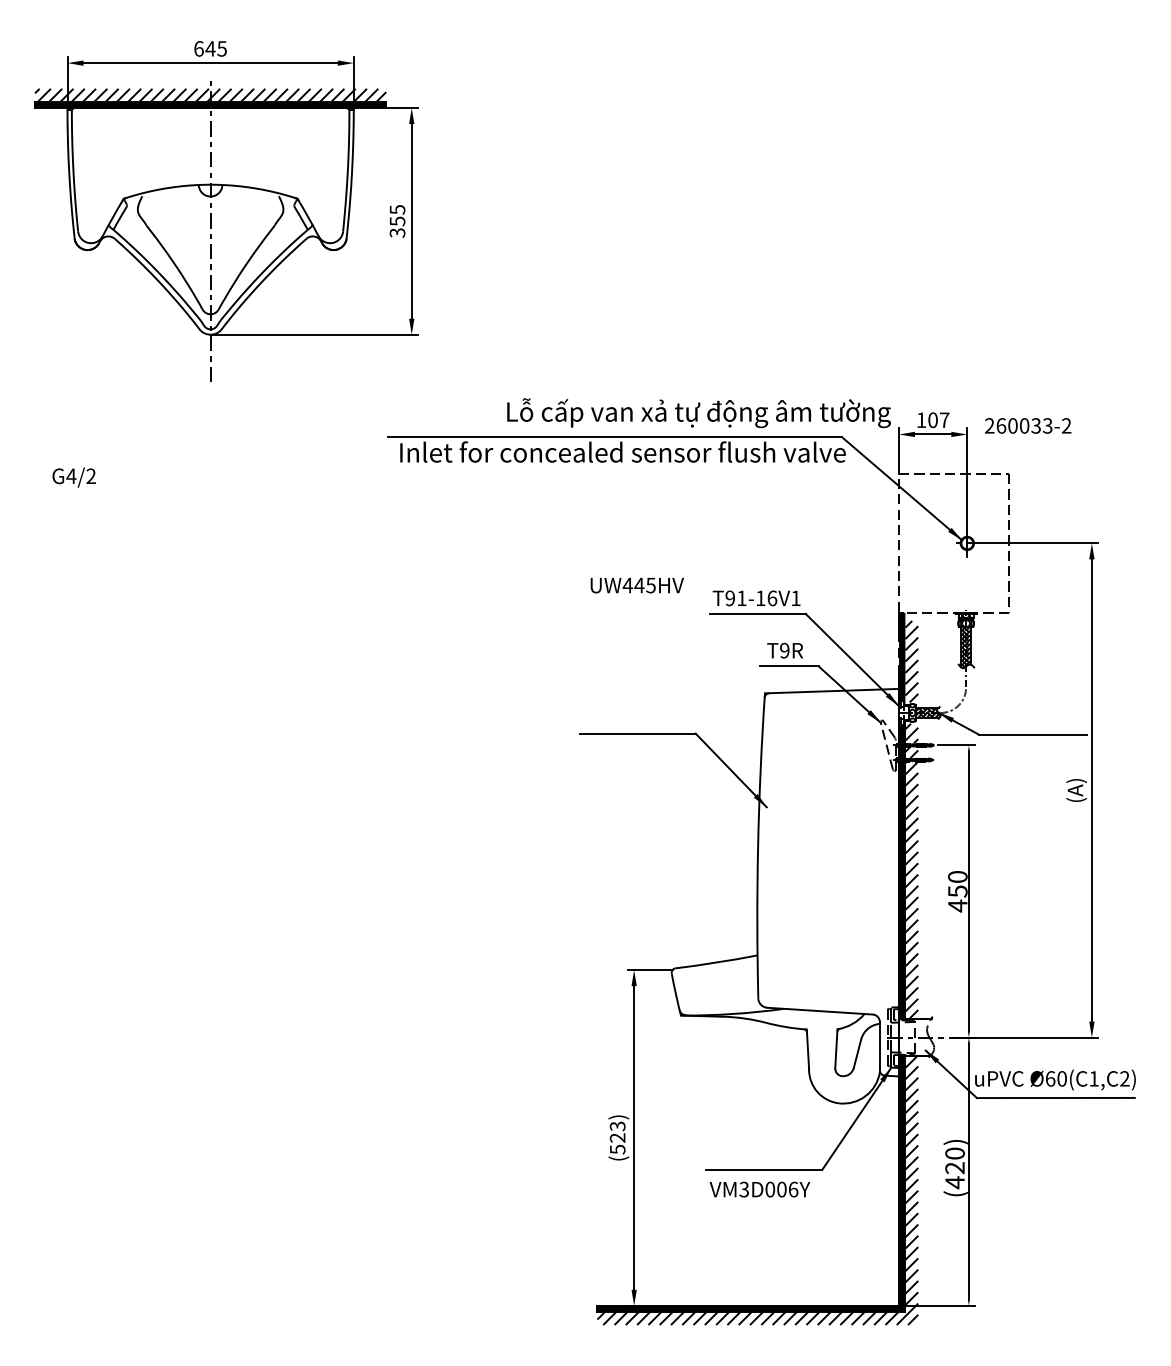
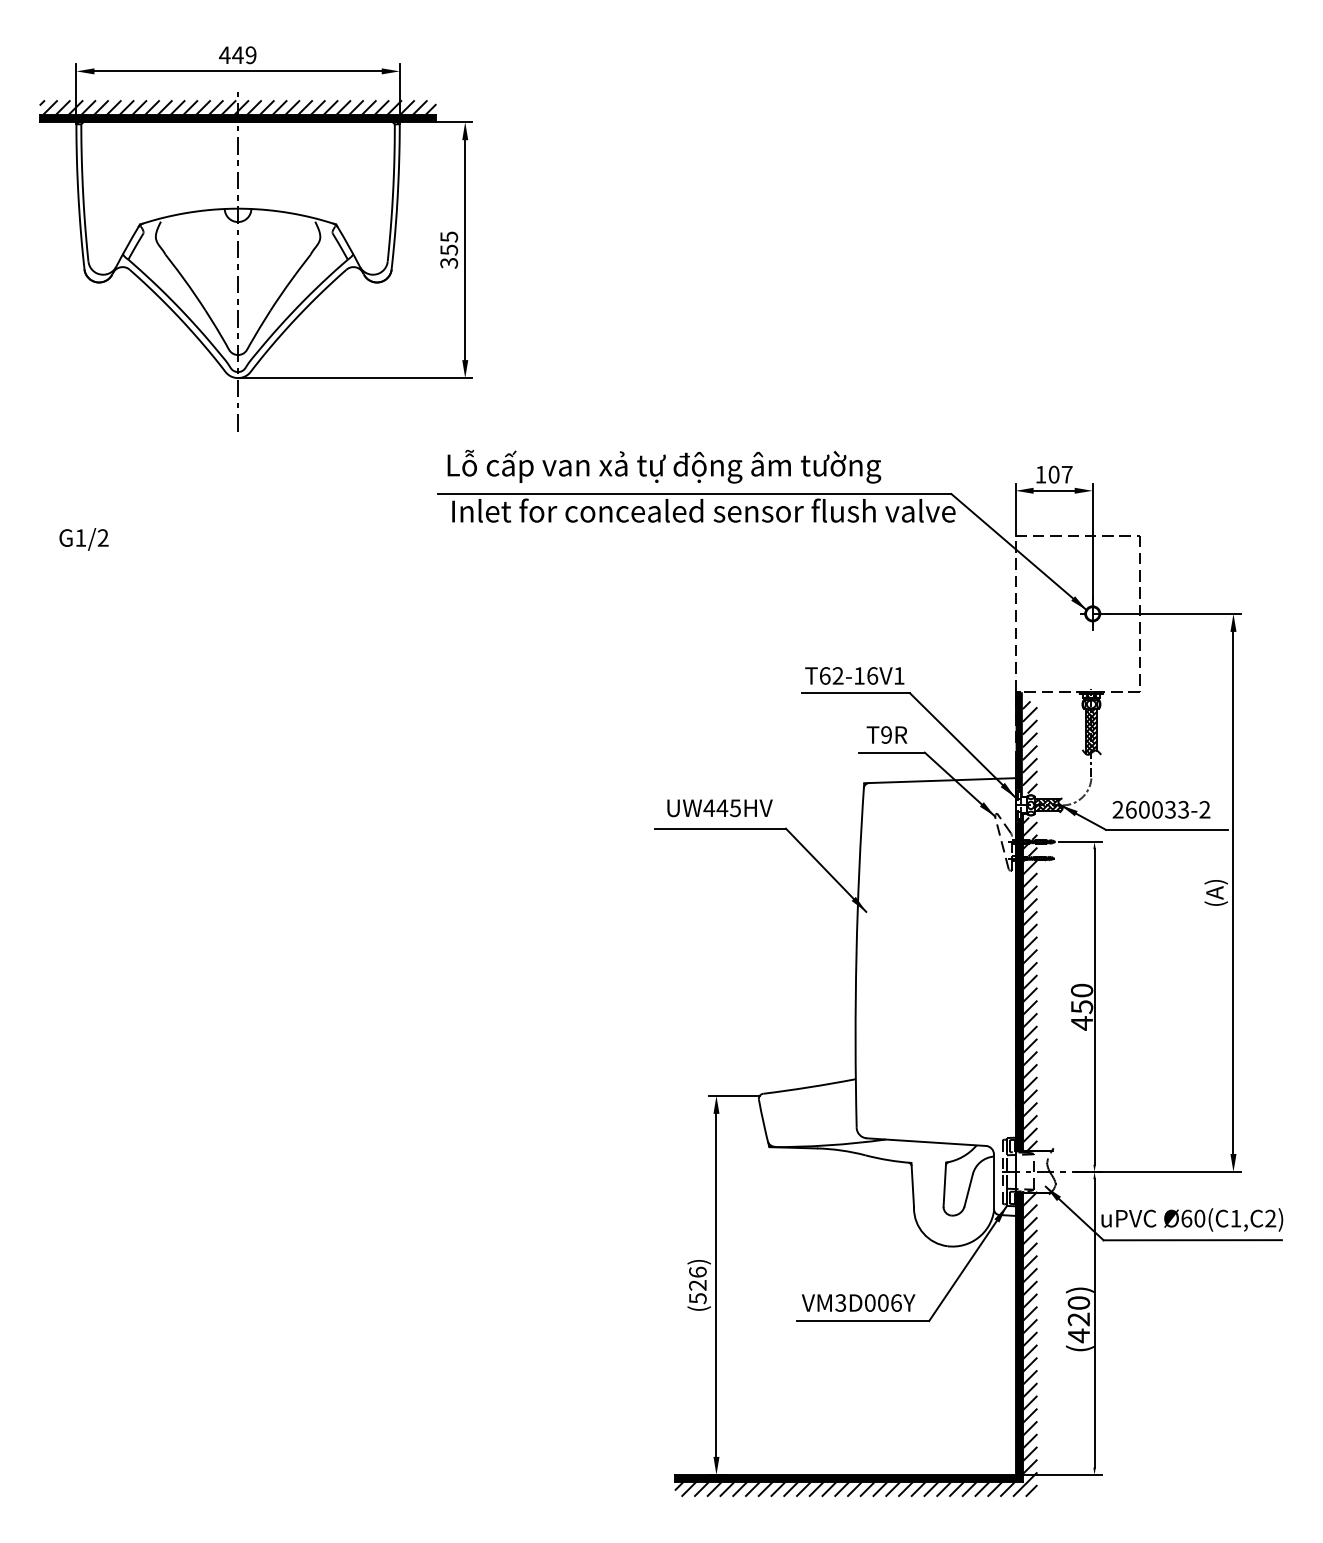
text: (209, 48) -> (236, 54), 645 -> 449
text: (698, 413) -> (663, 467), moved
text: (1028, 425) -> (1161, 809), moved
text: (71, 475) -> (80, 537), G4/2 -> G1/2
text: (636, 585) -> (719, 808), moved
text: (735, 598) -> (830, 676), T91-16V1 -> T62-16V1
text: (617, 1126) -> (697, 1272), (523) -> (526)
text: (759, 1189) -> (858, 1302), moved

